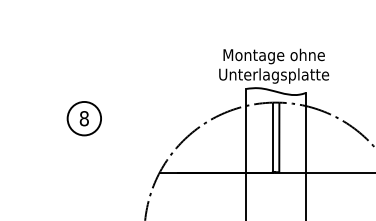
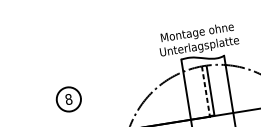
line: (272, 137) -> (205, 91), solid -> dashed

